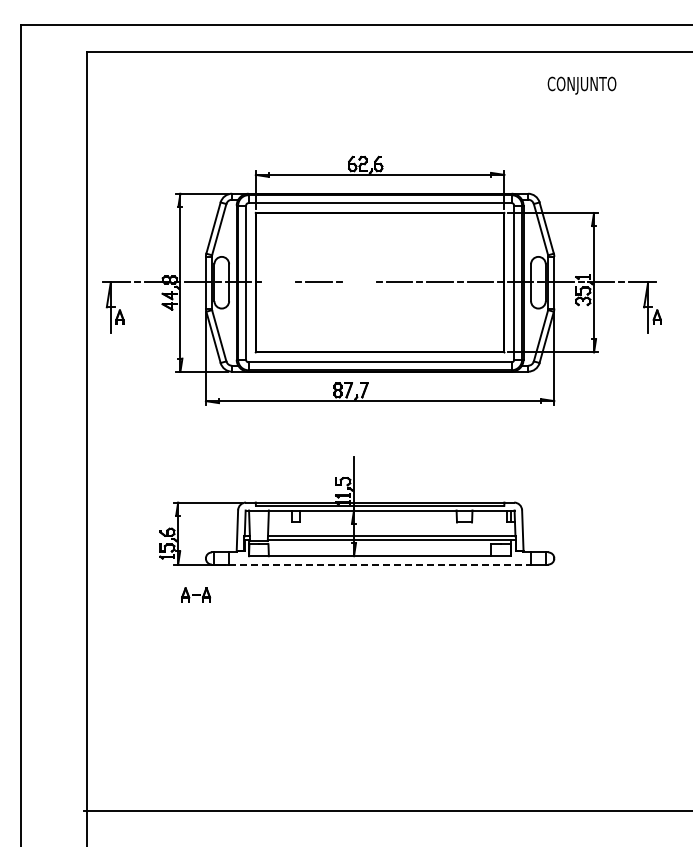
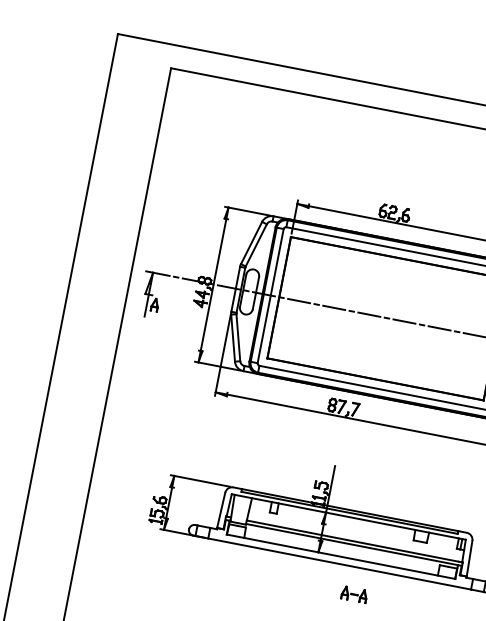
line: (278, 282) -> (298, 301), added
line: (358, 282) -> (368, 314), added
line: (380, 564) -> (339, 564), dashed -> solid
part: (196, 594) -> (354, 594), moved

